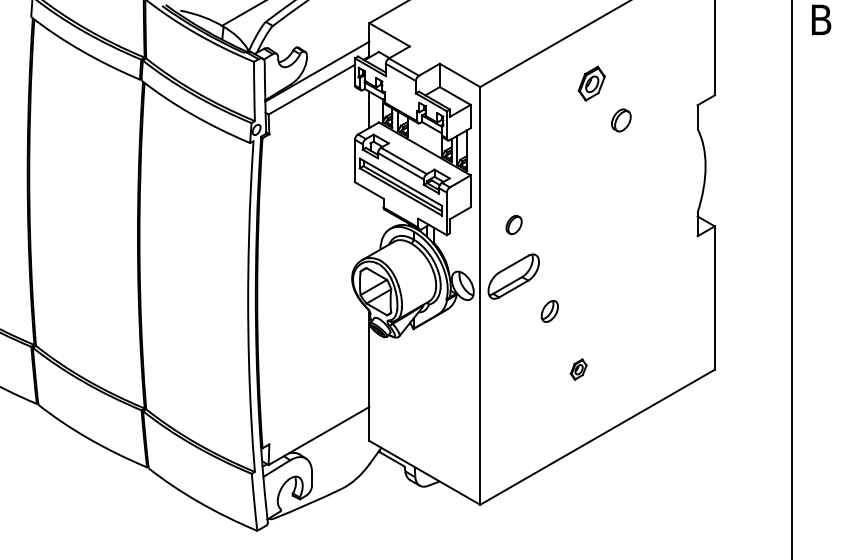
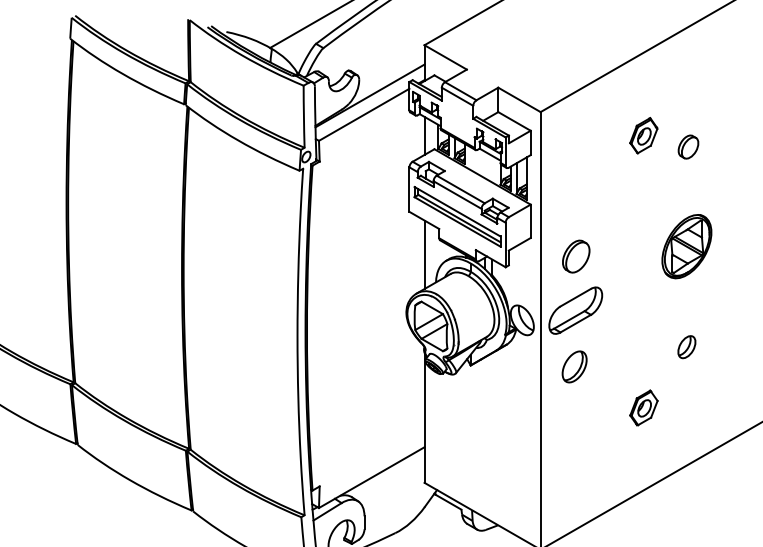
part: (591, 83) -> (643, 135), moved
part: (619, 215) -> (686, 246), added
line: (369, 222) -> (424, 253), added
part: (513, 224) -> (575, 256), size x1.67
part: (549, 311) -> (686, 347), moved
part: (512, 330) -> (574, 367), added
part: (578, 369) -> (643, 407), size x1.67

